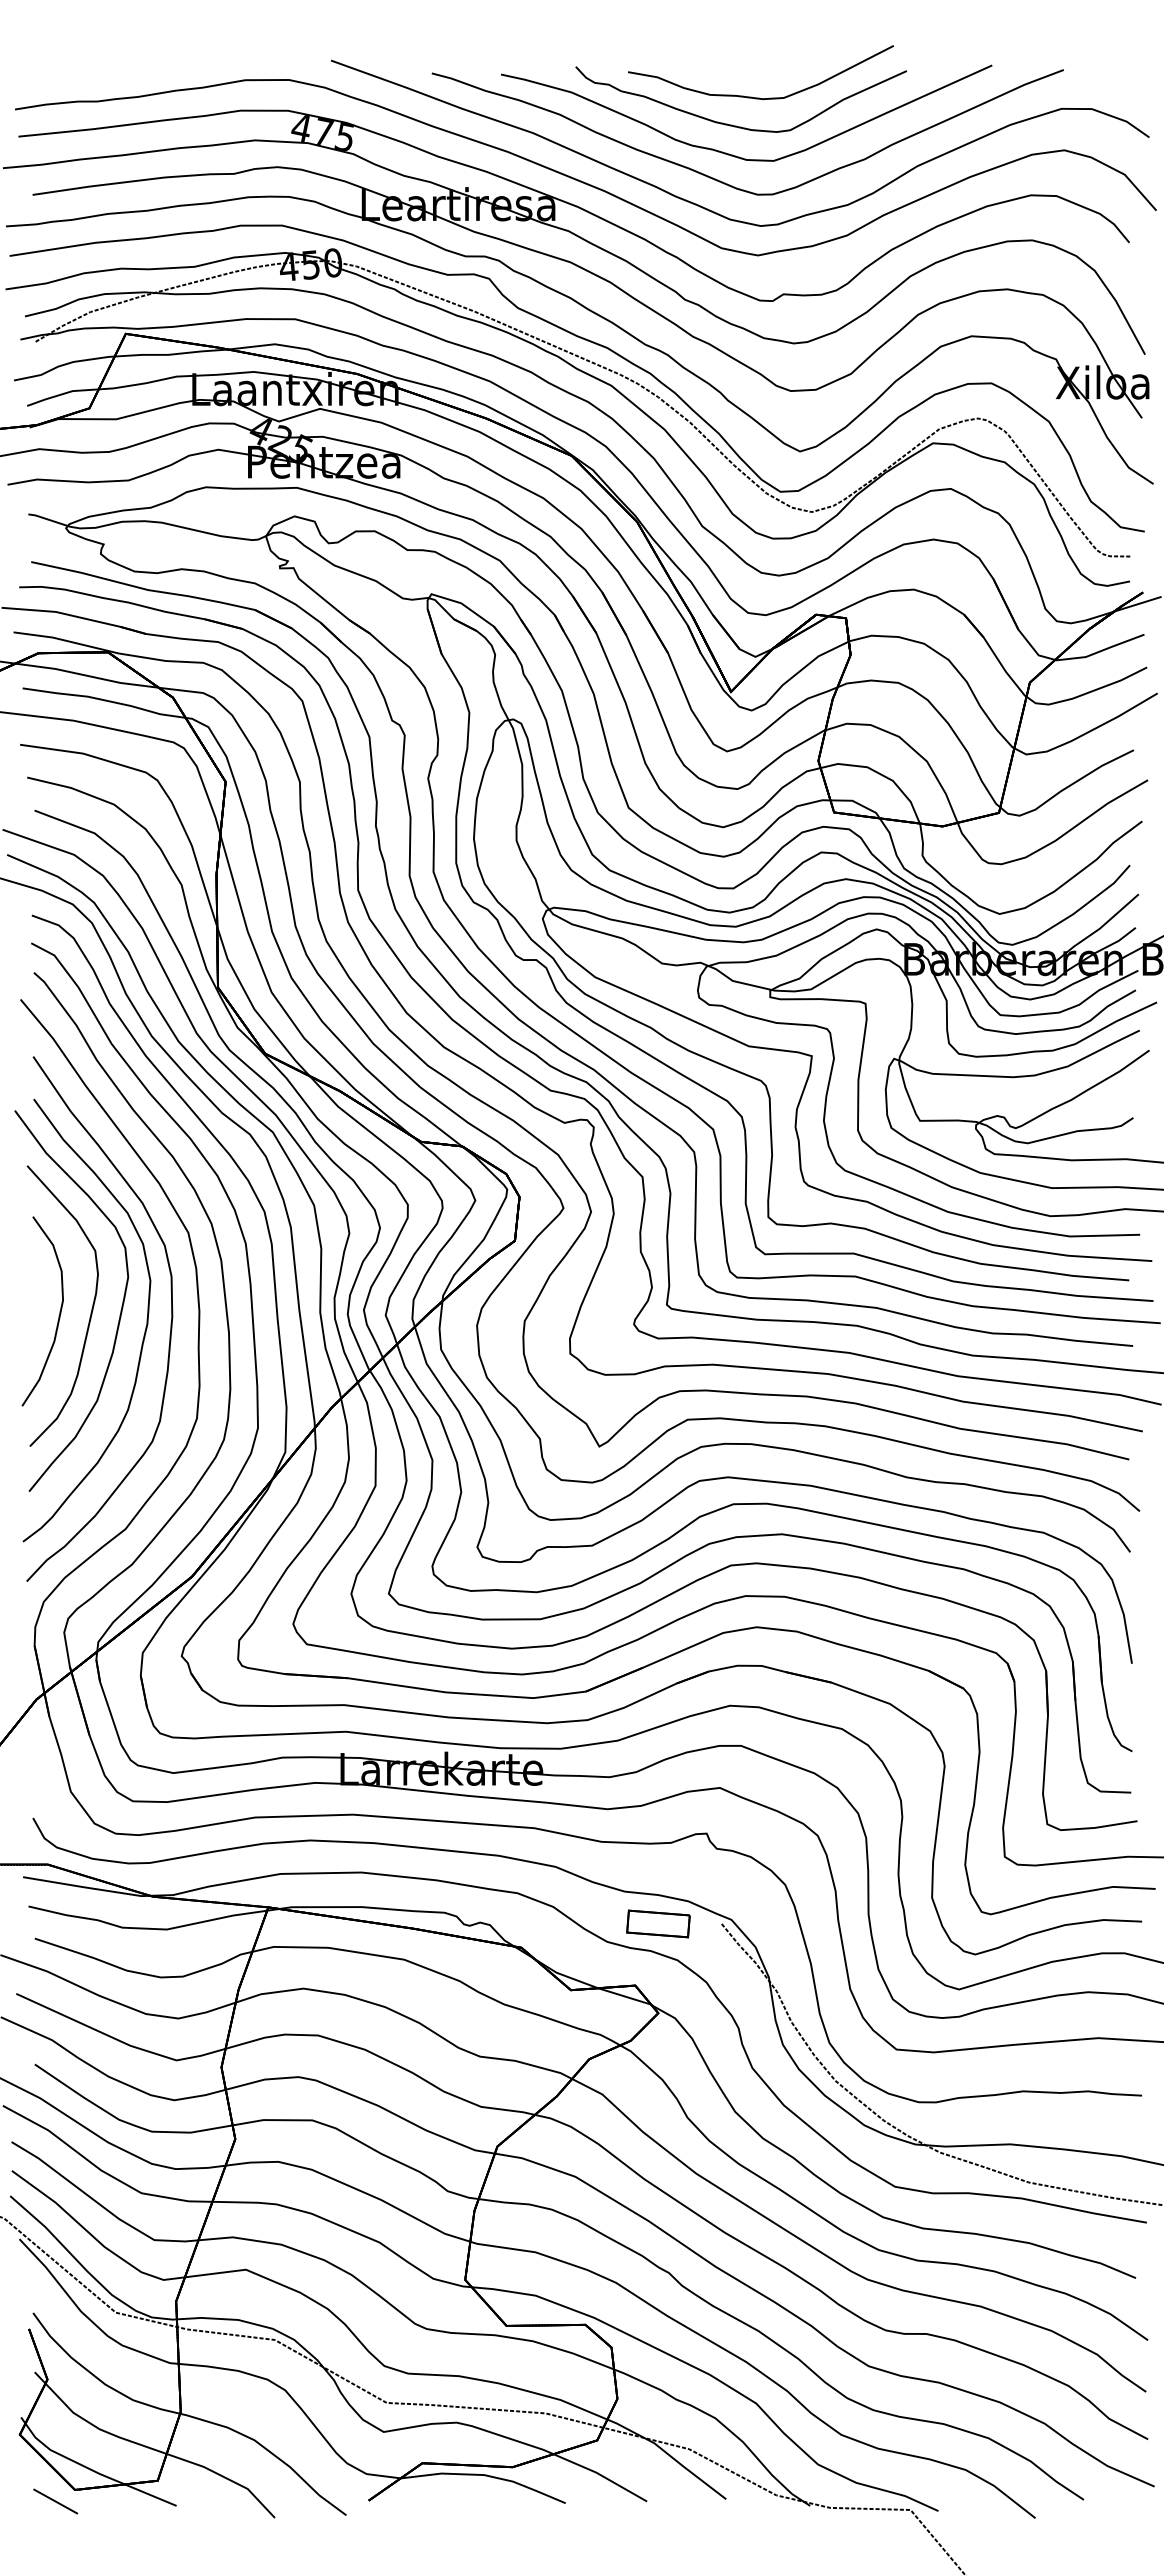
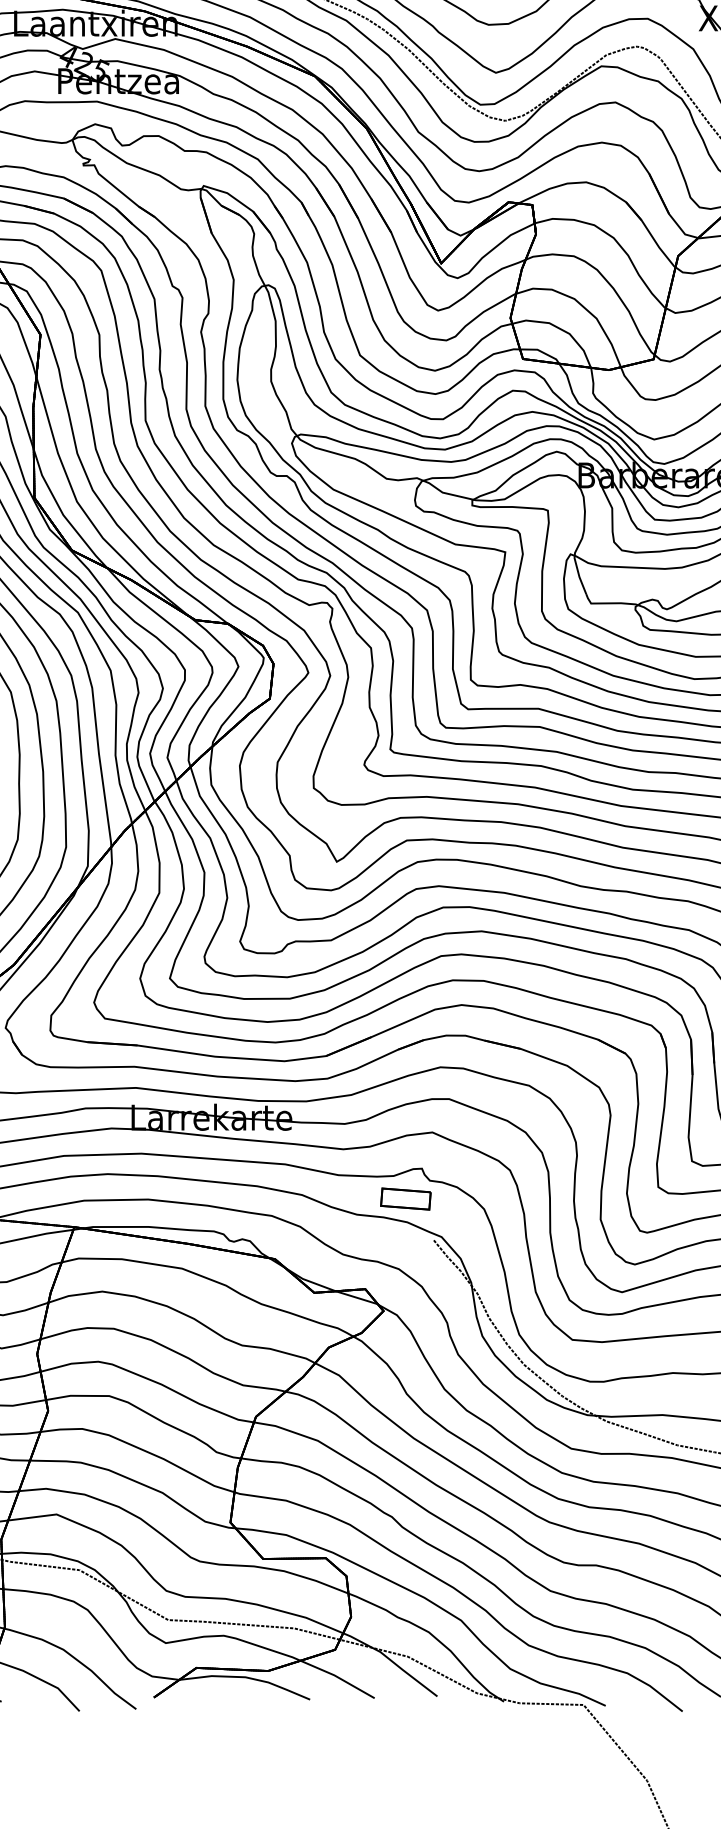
part: (658, 1923) -> (405, 1198), moved

